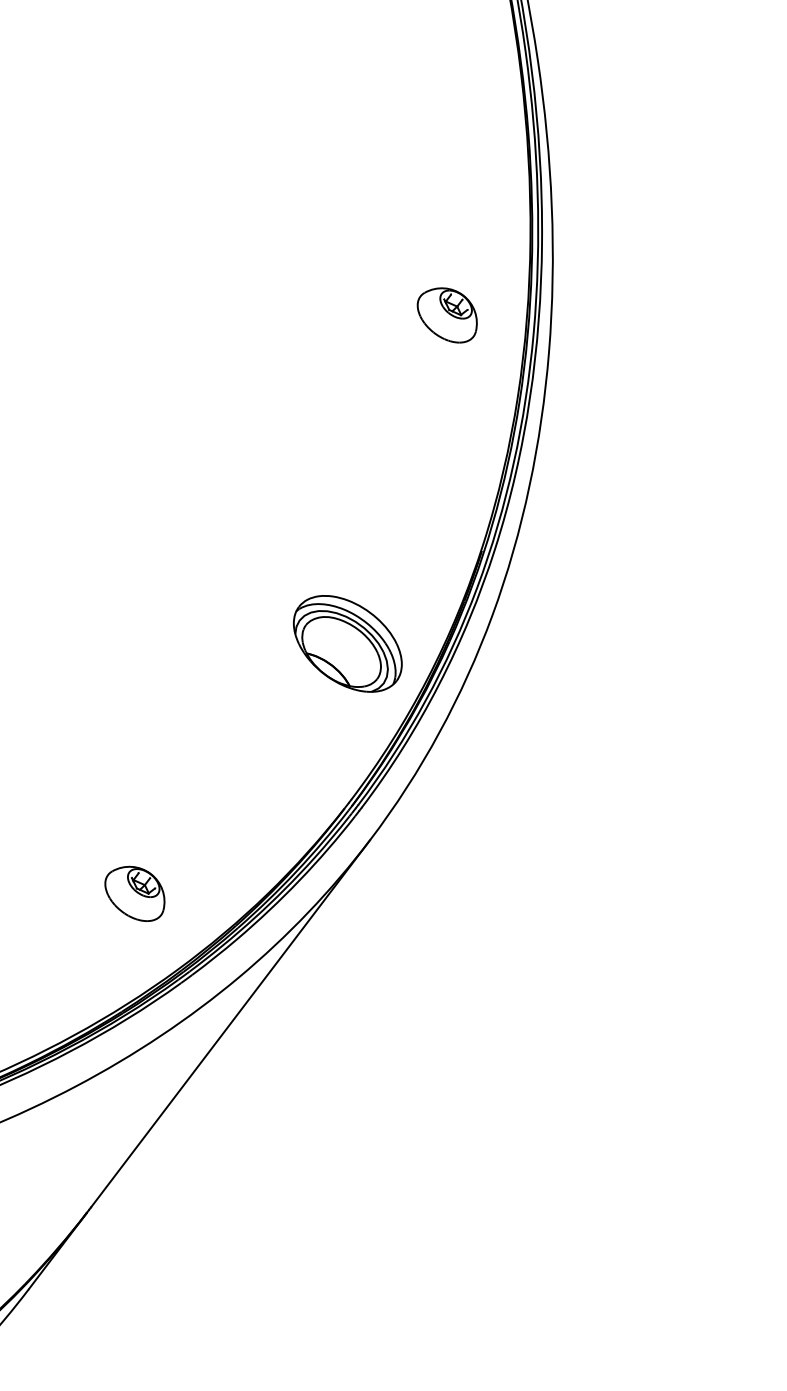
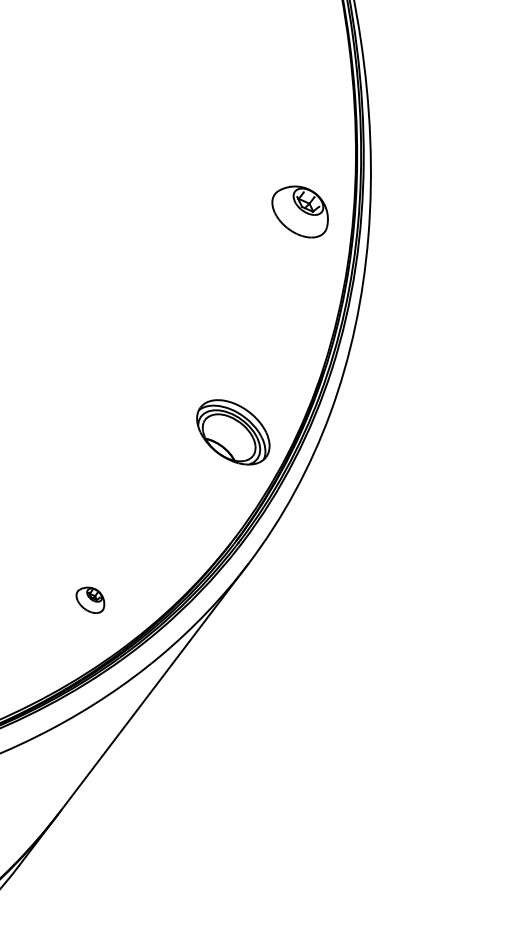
part: (446, 314) -> (299, 211), size x1.4
part: (135, 894) -> (90, 600), size x0.7

